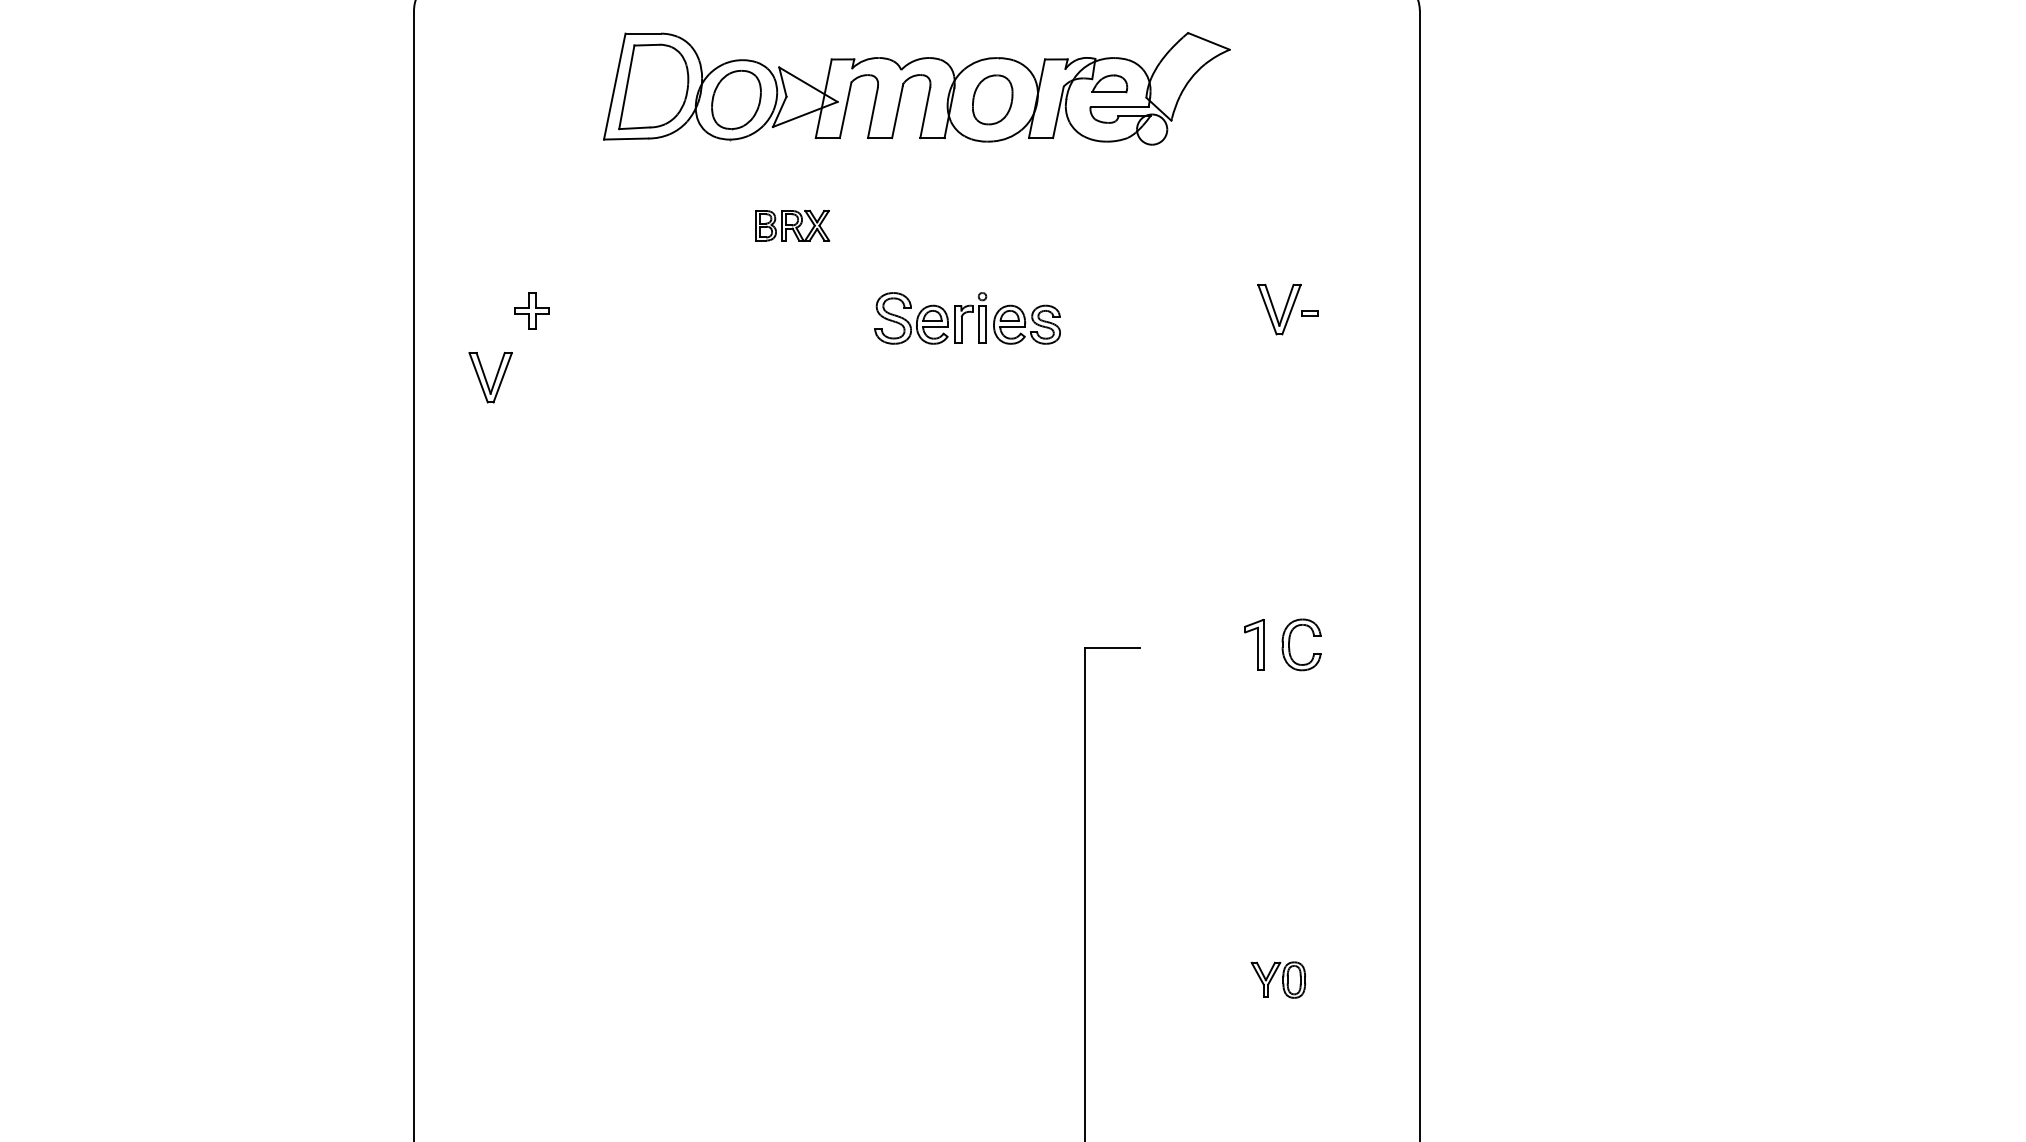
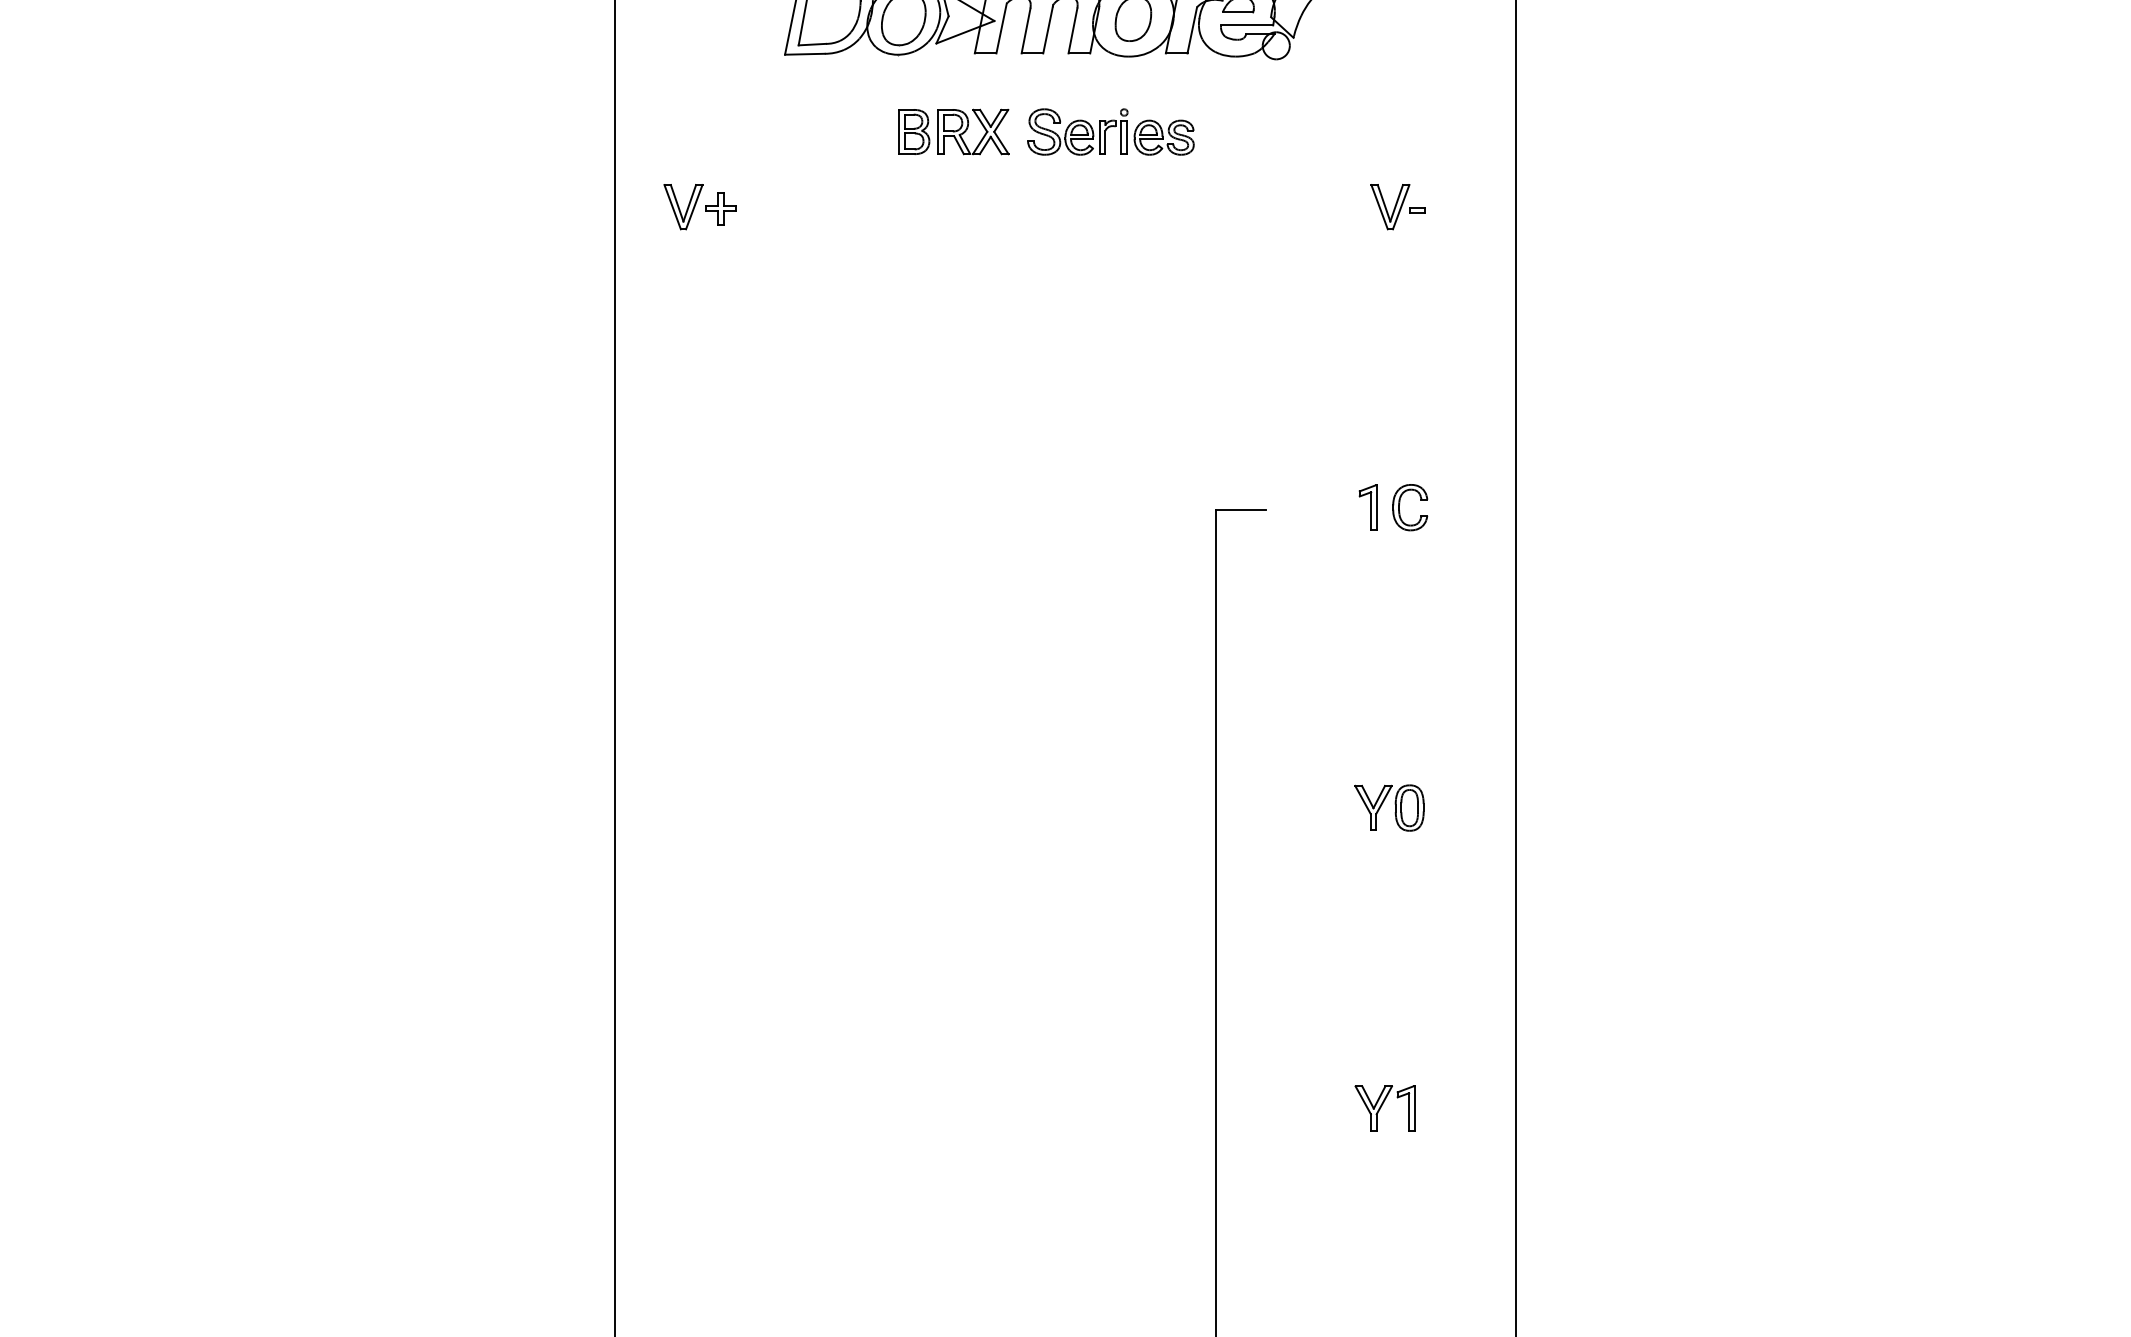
part: (791, 225) -> (953, 131), size x1.67
part: (967, 317) -> (1110, 131), moved
part: (490, 378) -> (683, 207), moved
part: (1278, 979) -> (1389, 807), size x1.43

